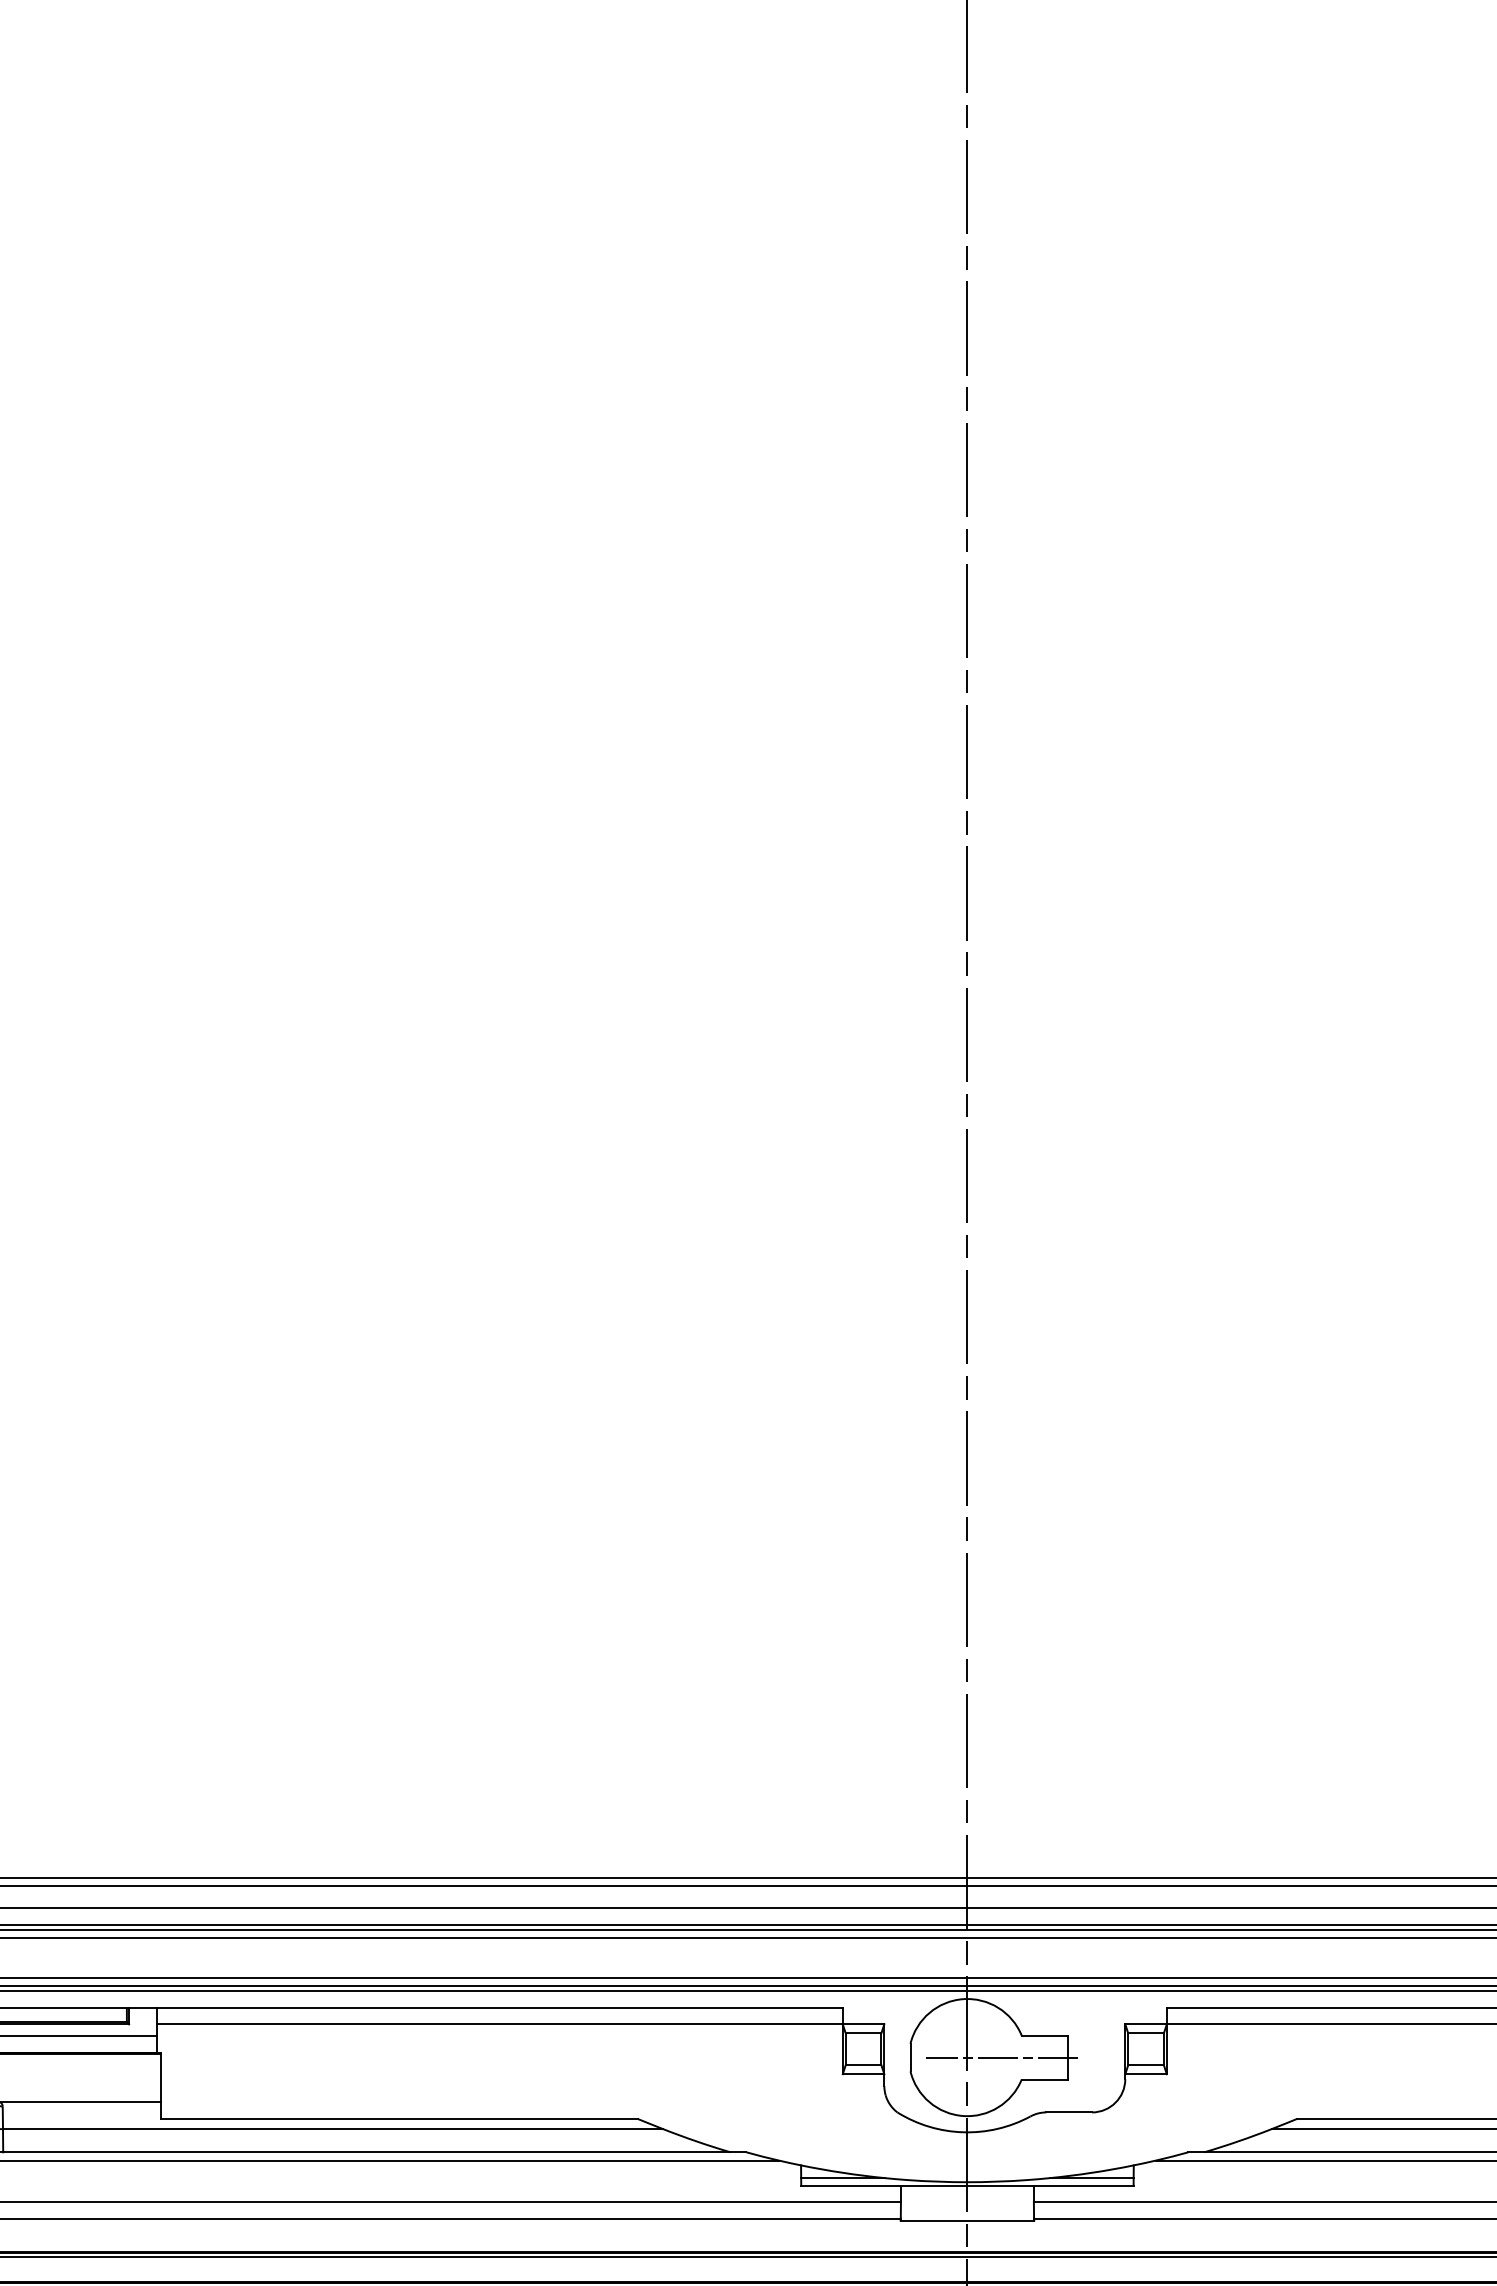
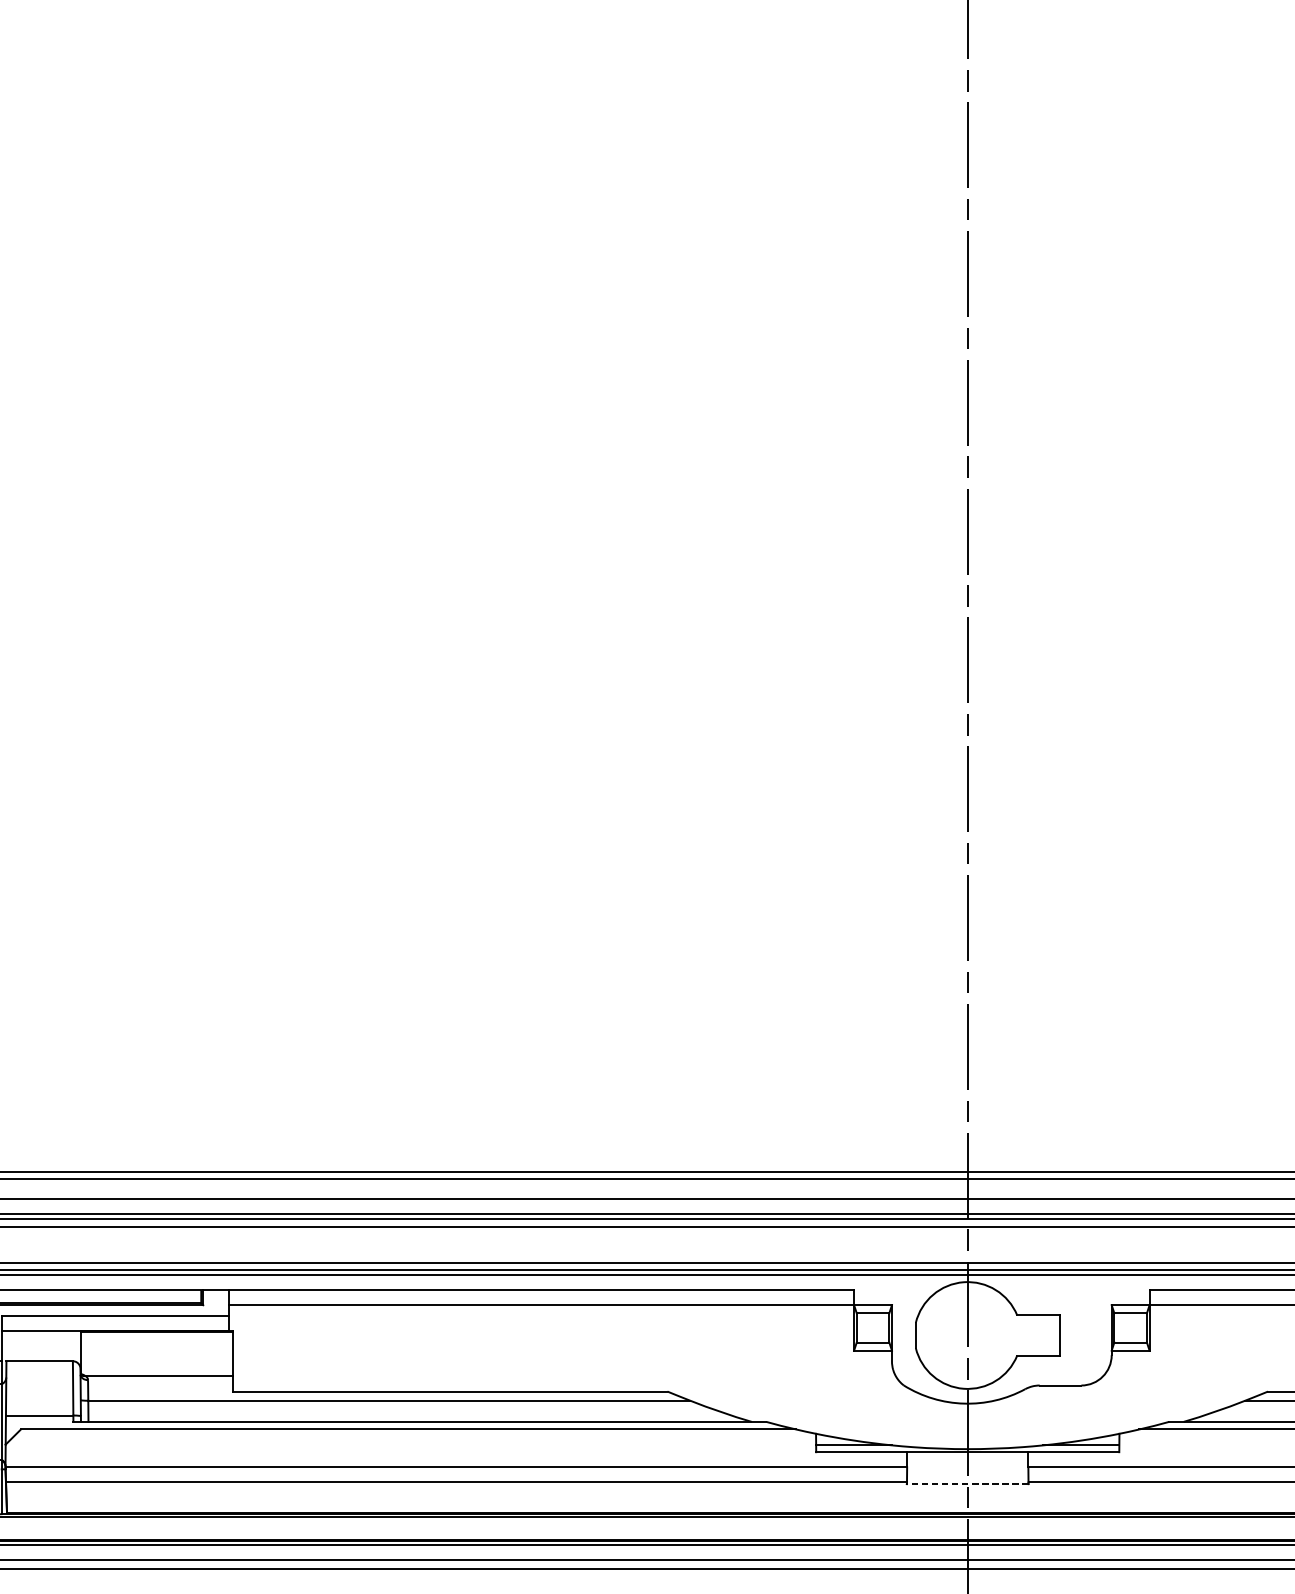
line: (1001, 2057) -> (998, 1335), removed
line: (967, 2220) -> (967, 1484), solid -> dashed

